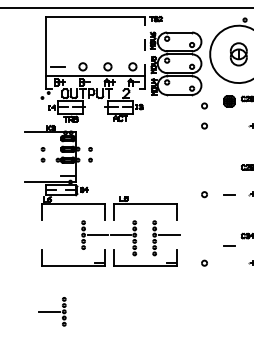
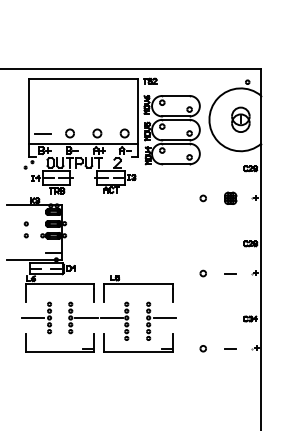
line: (145, 45) -> (138, 110), dashed -> solid
part: (229, 100) -> (230, 197), moved
part: (203, 106) -> (202, 176), removed
part: (89, 154) -> (77, 229), removed
line: (229, 245) -> (230, 348), moved
part: (52, 311) -> (36, 317), moved

